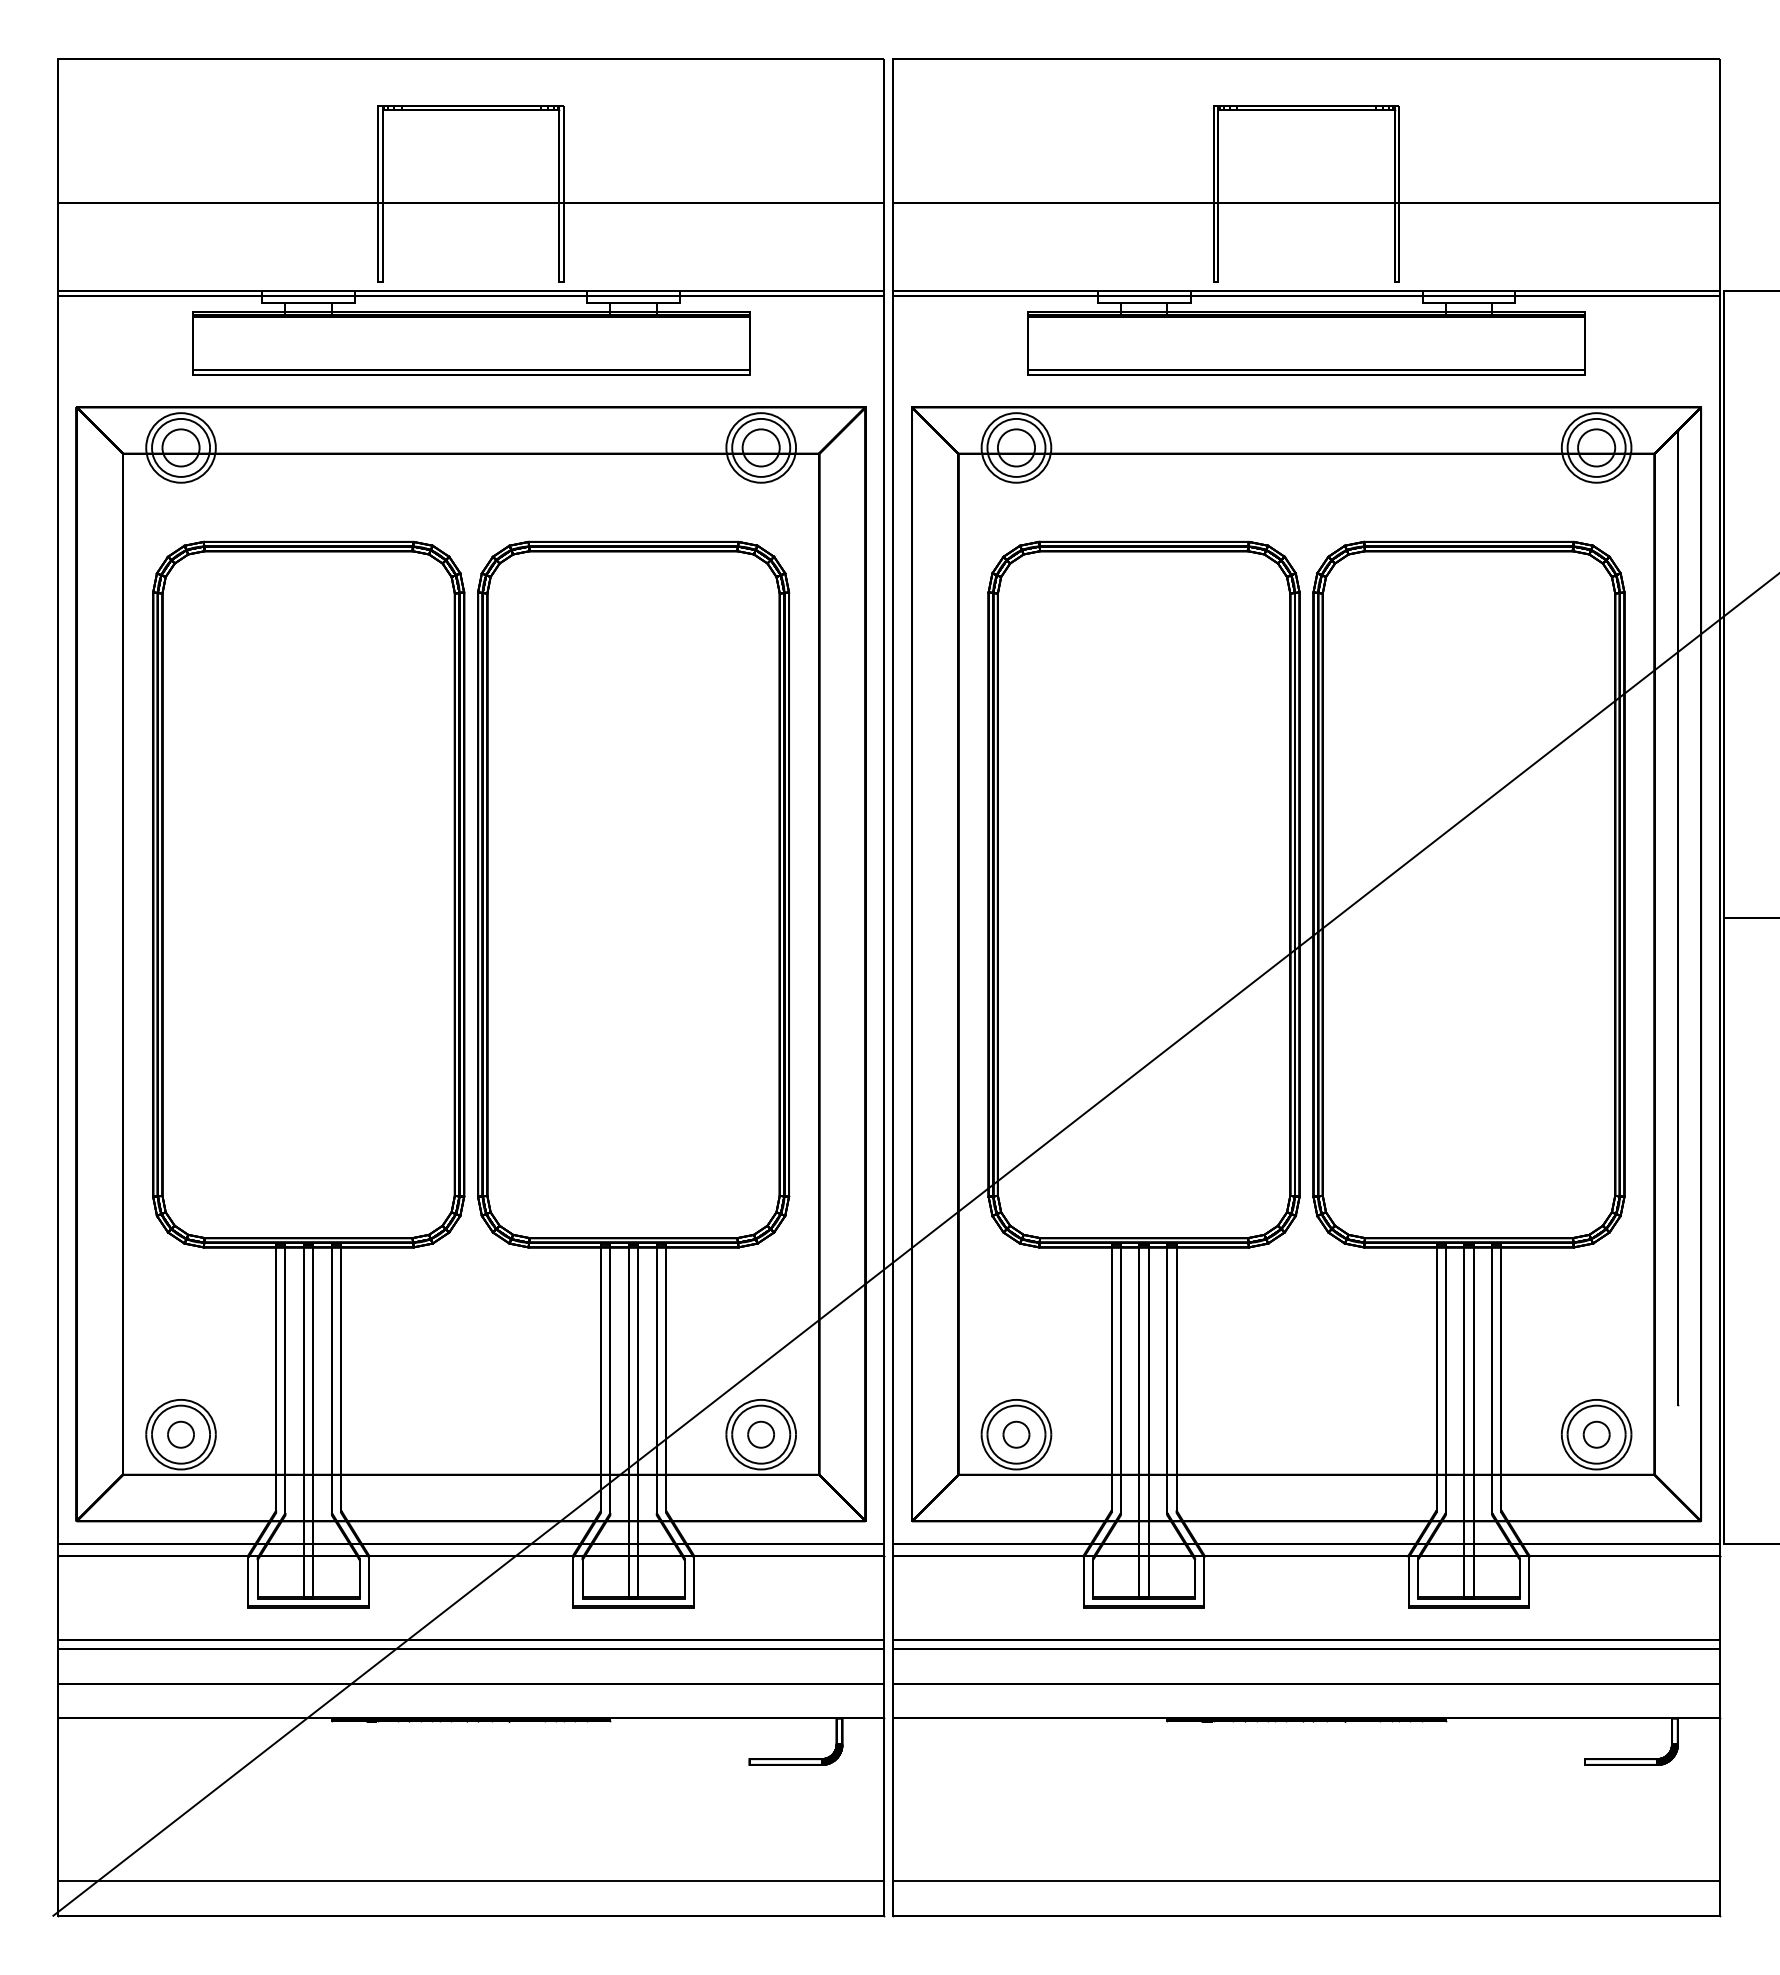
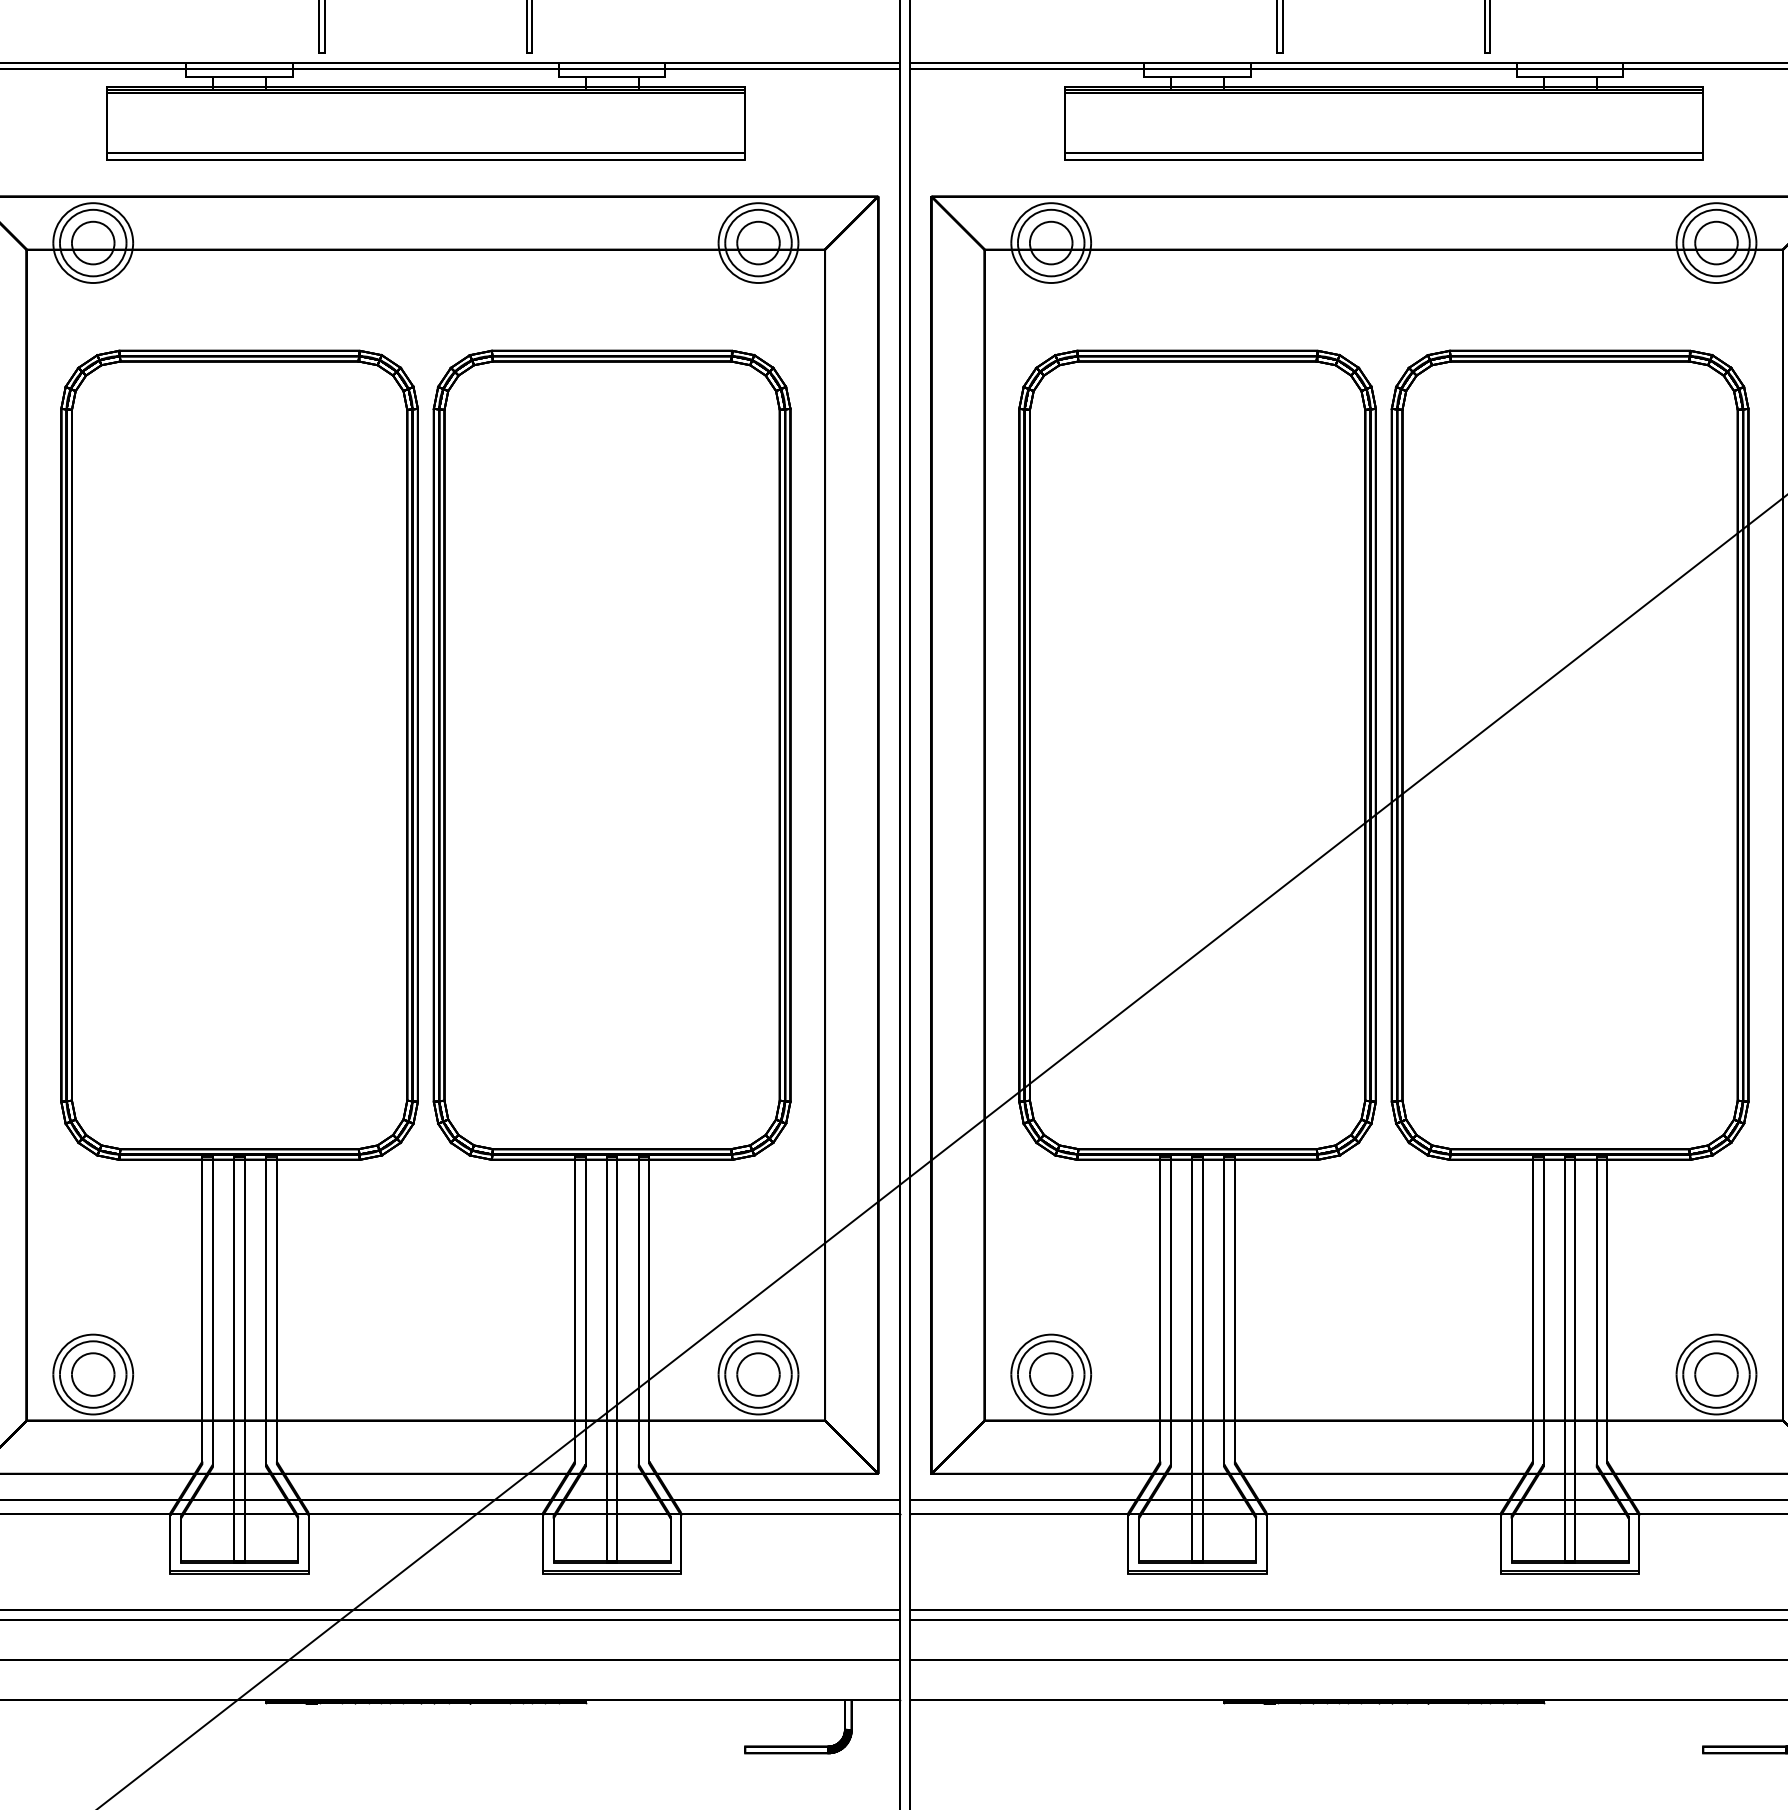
part: (180, 1434) -> (92, 1374), size x1.43
part: (760, 1434) -> (757, 1374), size x1.43
part: (1016, 1434) -> (1051, 1374), size x1.43
part: (1596, 1434) -> (1716, 1374), size x1.43

